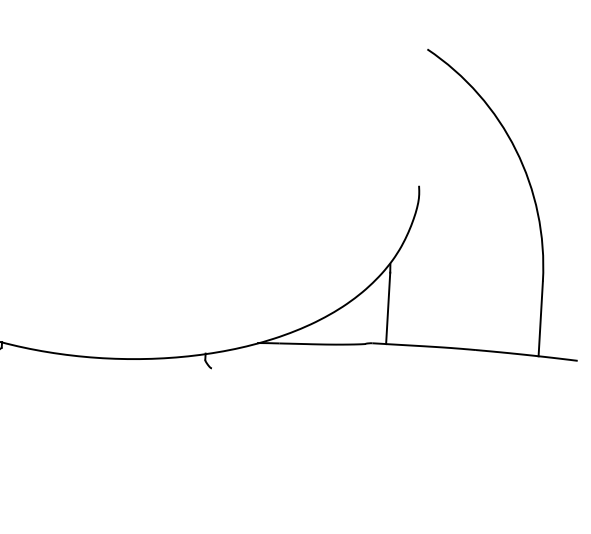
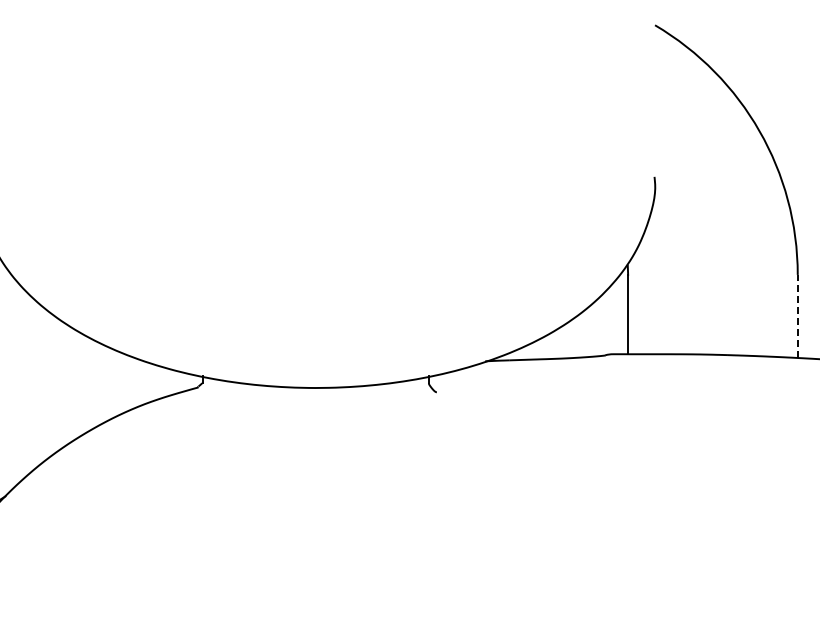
line: (540, 318) -> (797, 316), solid -> dashed

